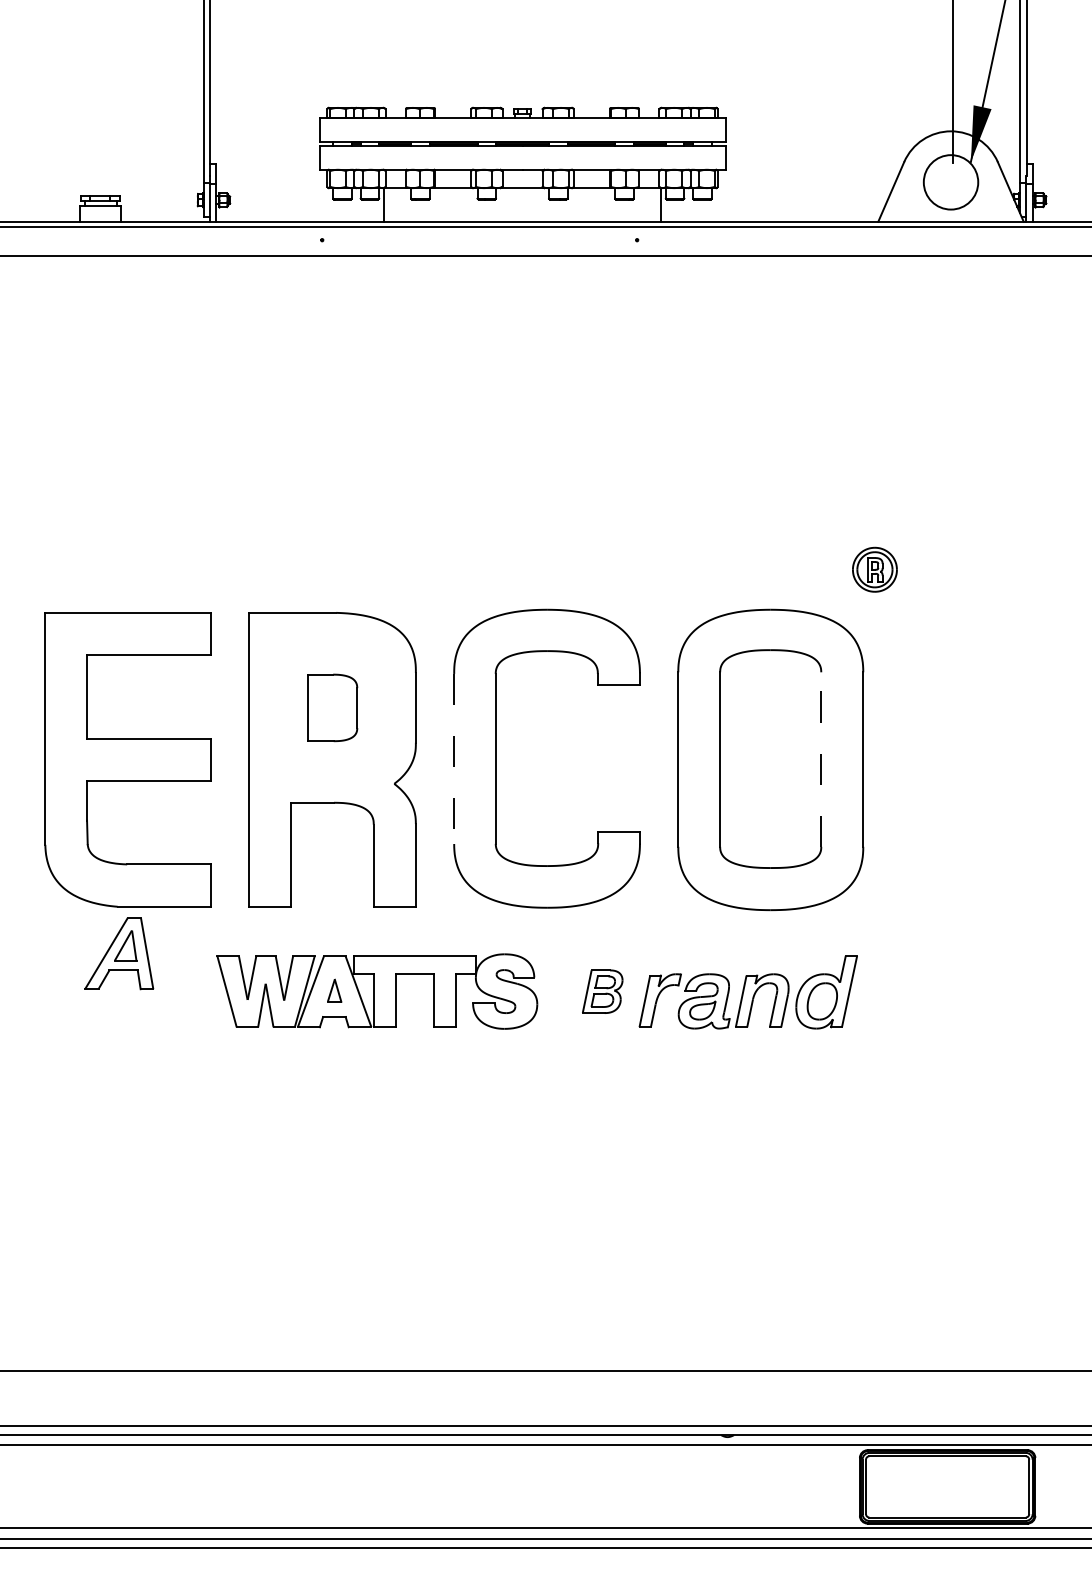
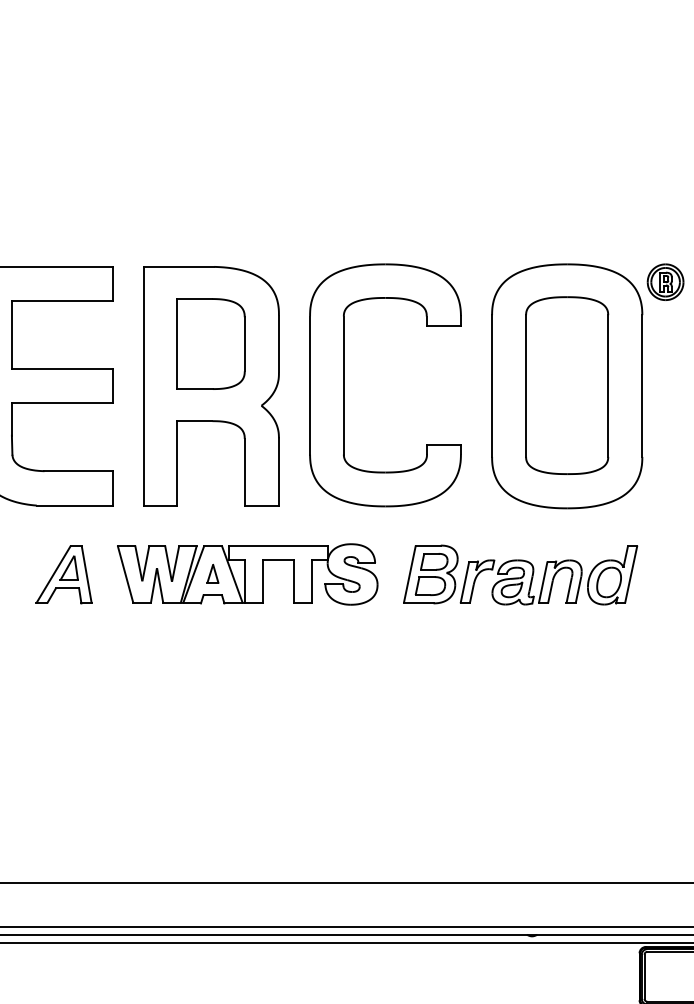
part: (874, 569) -> (665, 282), moved
part: (332, 707) -> (211, 343), size x1.67
line: (454, 759) -> (310, 385), dashed -> solid
line: (821, 759) -> (608, 385), dashed -> solid
part: (119, 953) -> (64, 574), moved
part: (602, 991) -> (430, 574), size x1.67

